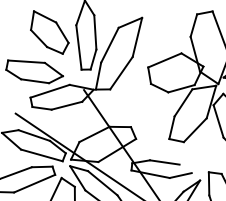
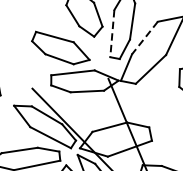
line: (109, 45) -> (144, 38), solid -> dashed
line: (79, 47) -> (112, 33), solid -> dashed

